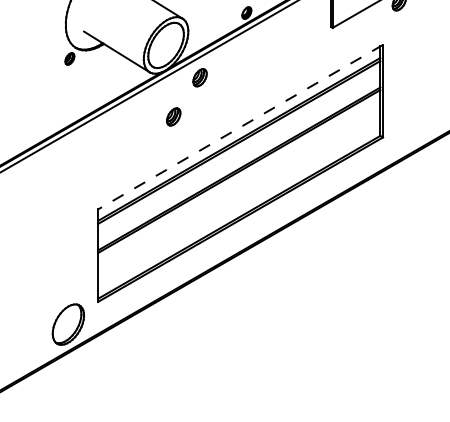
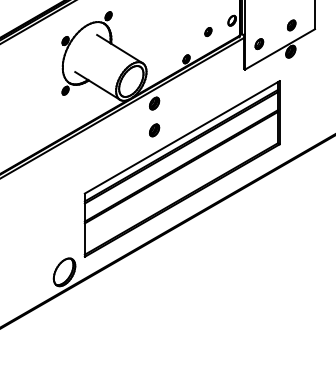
part: (173, 117) -> (154, 130), moved
line: (239, 127) -> (181, 137), dashed -> solid

